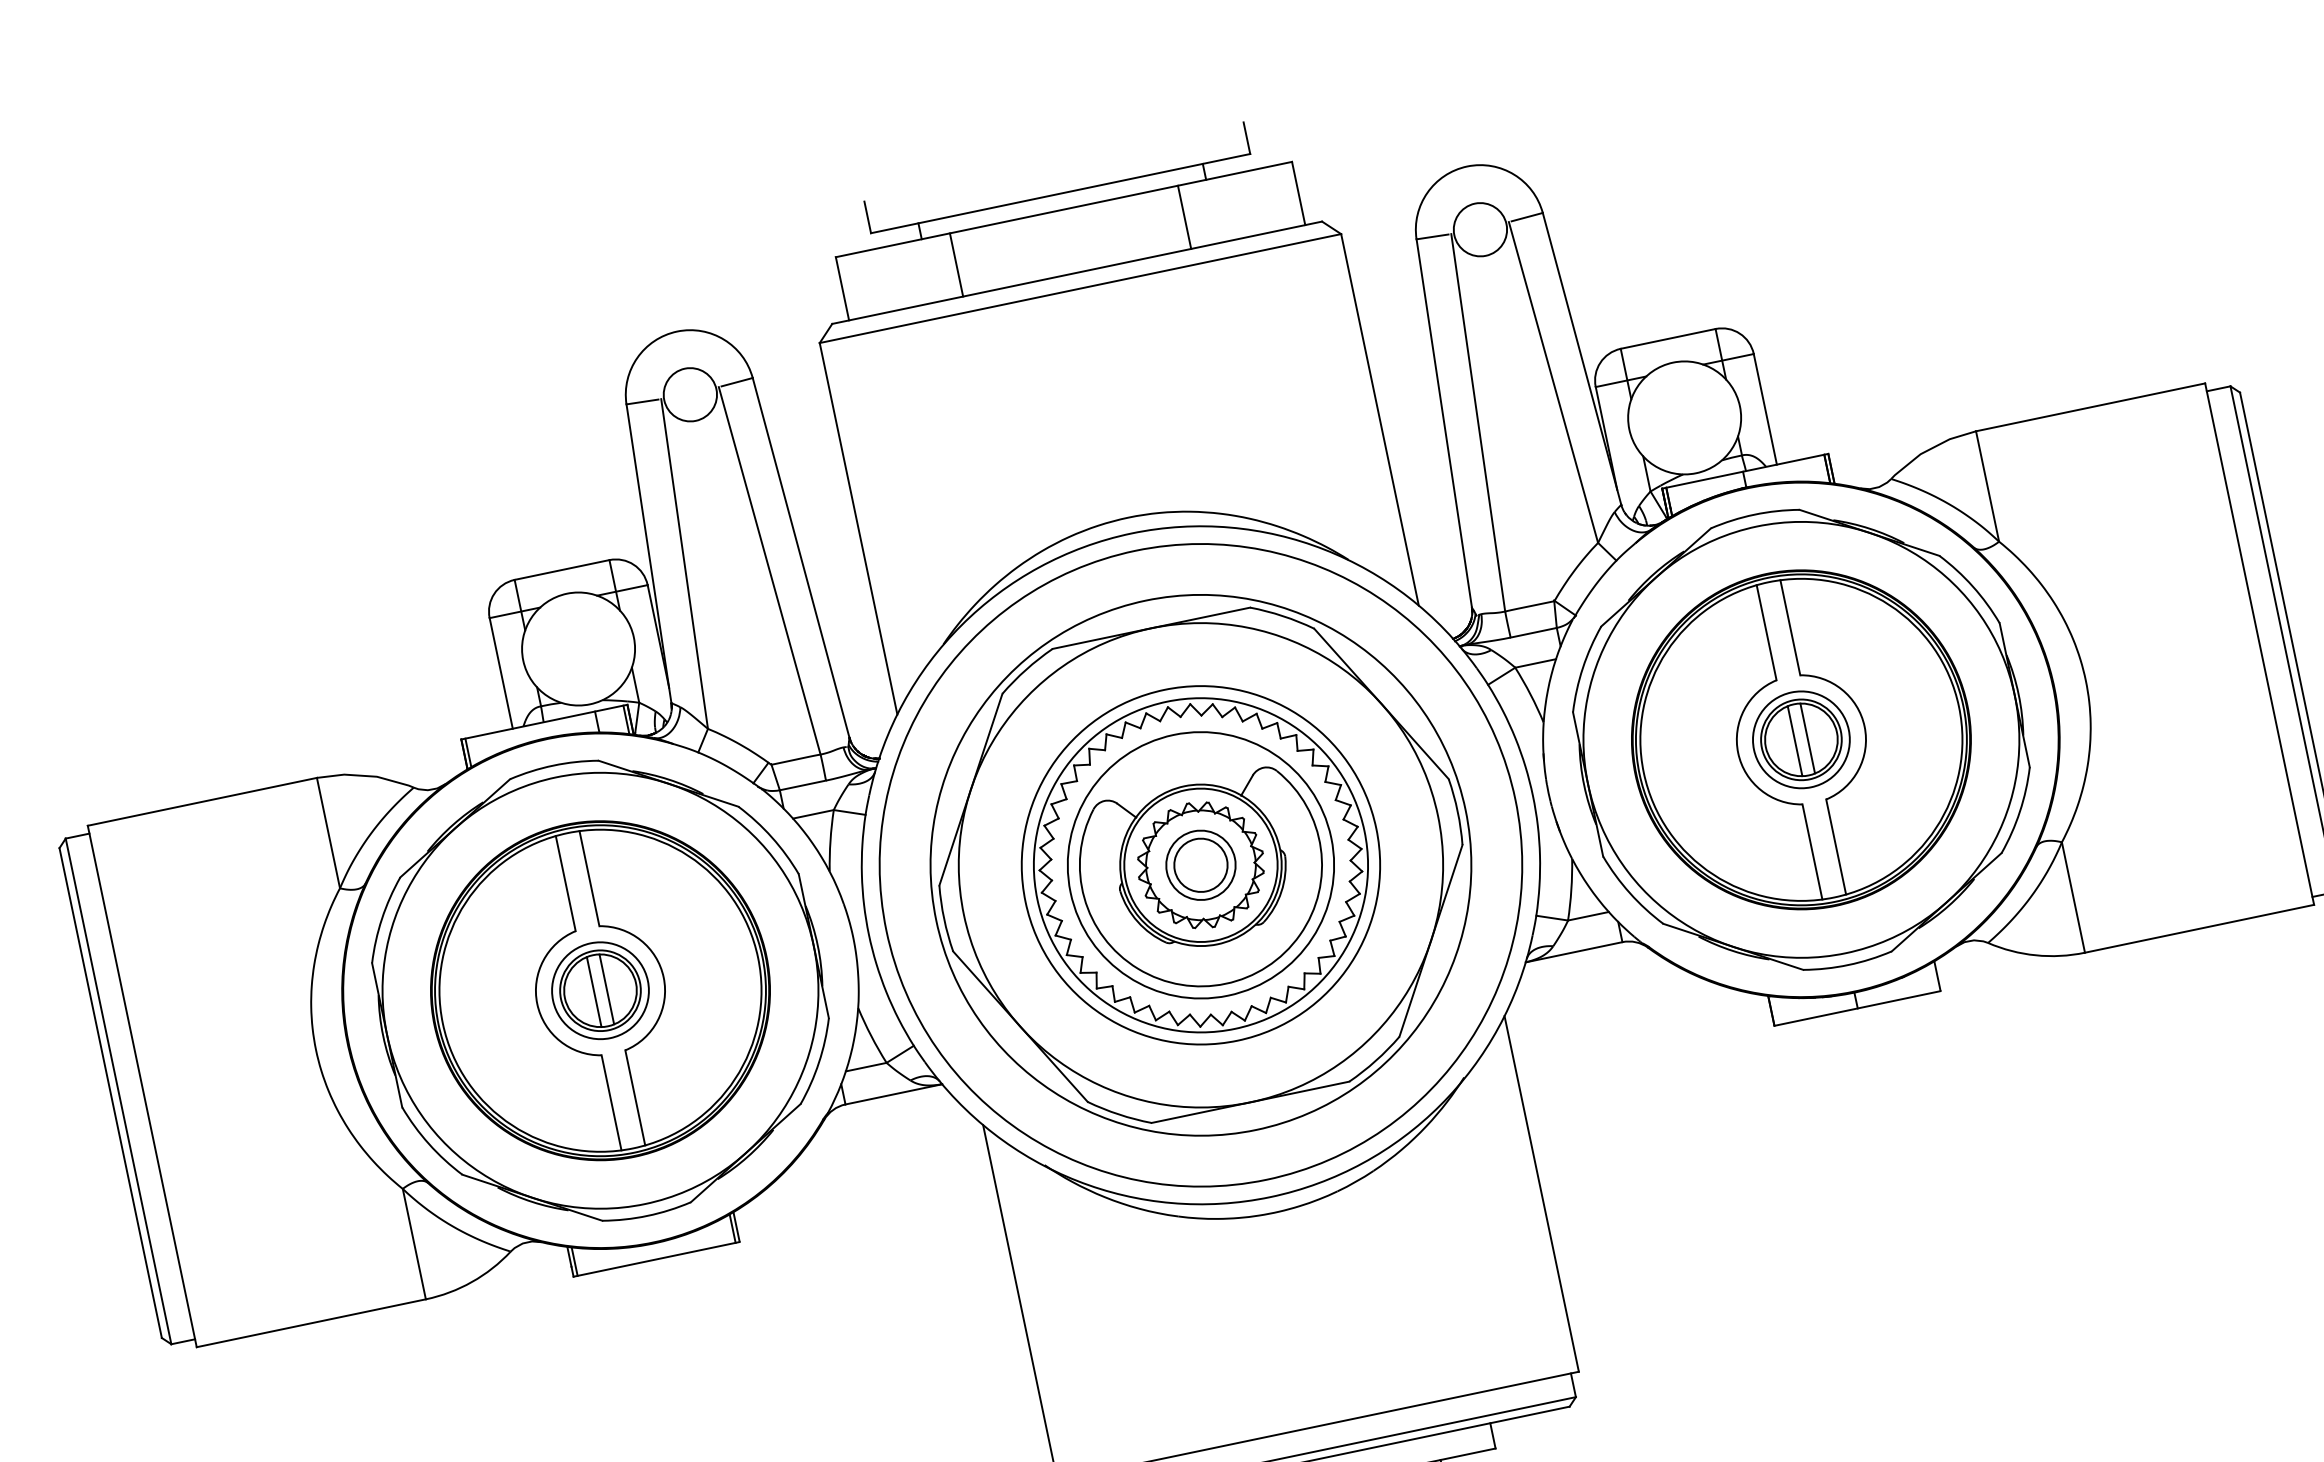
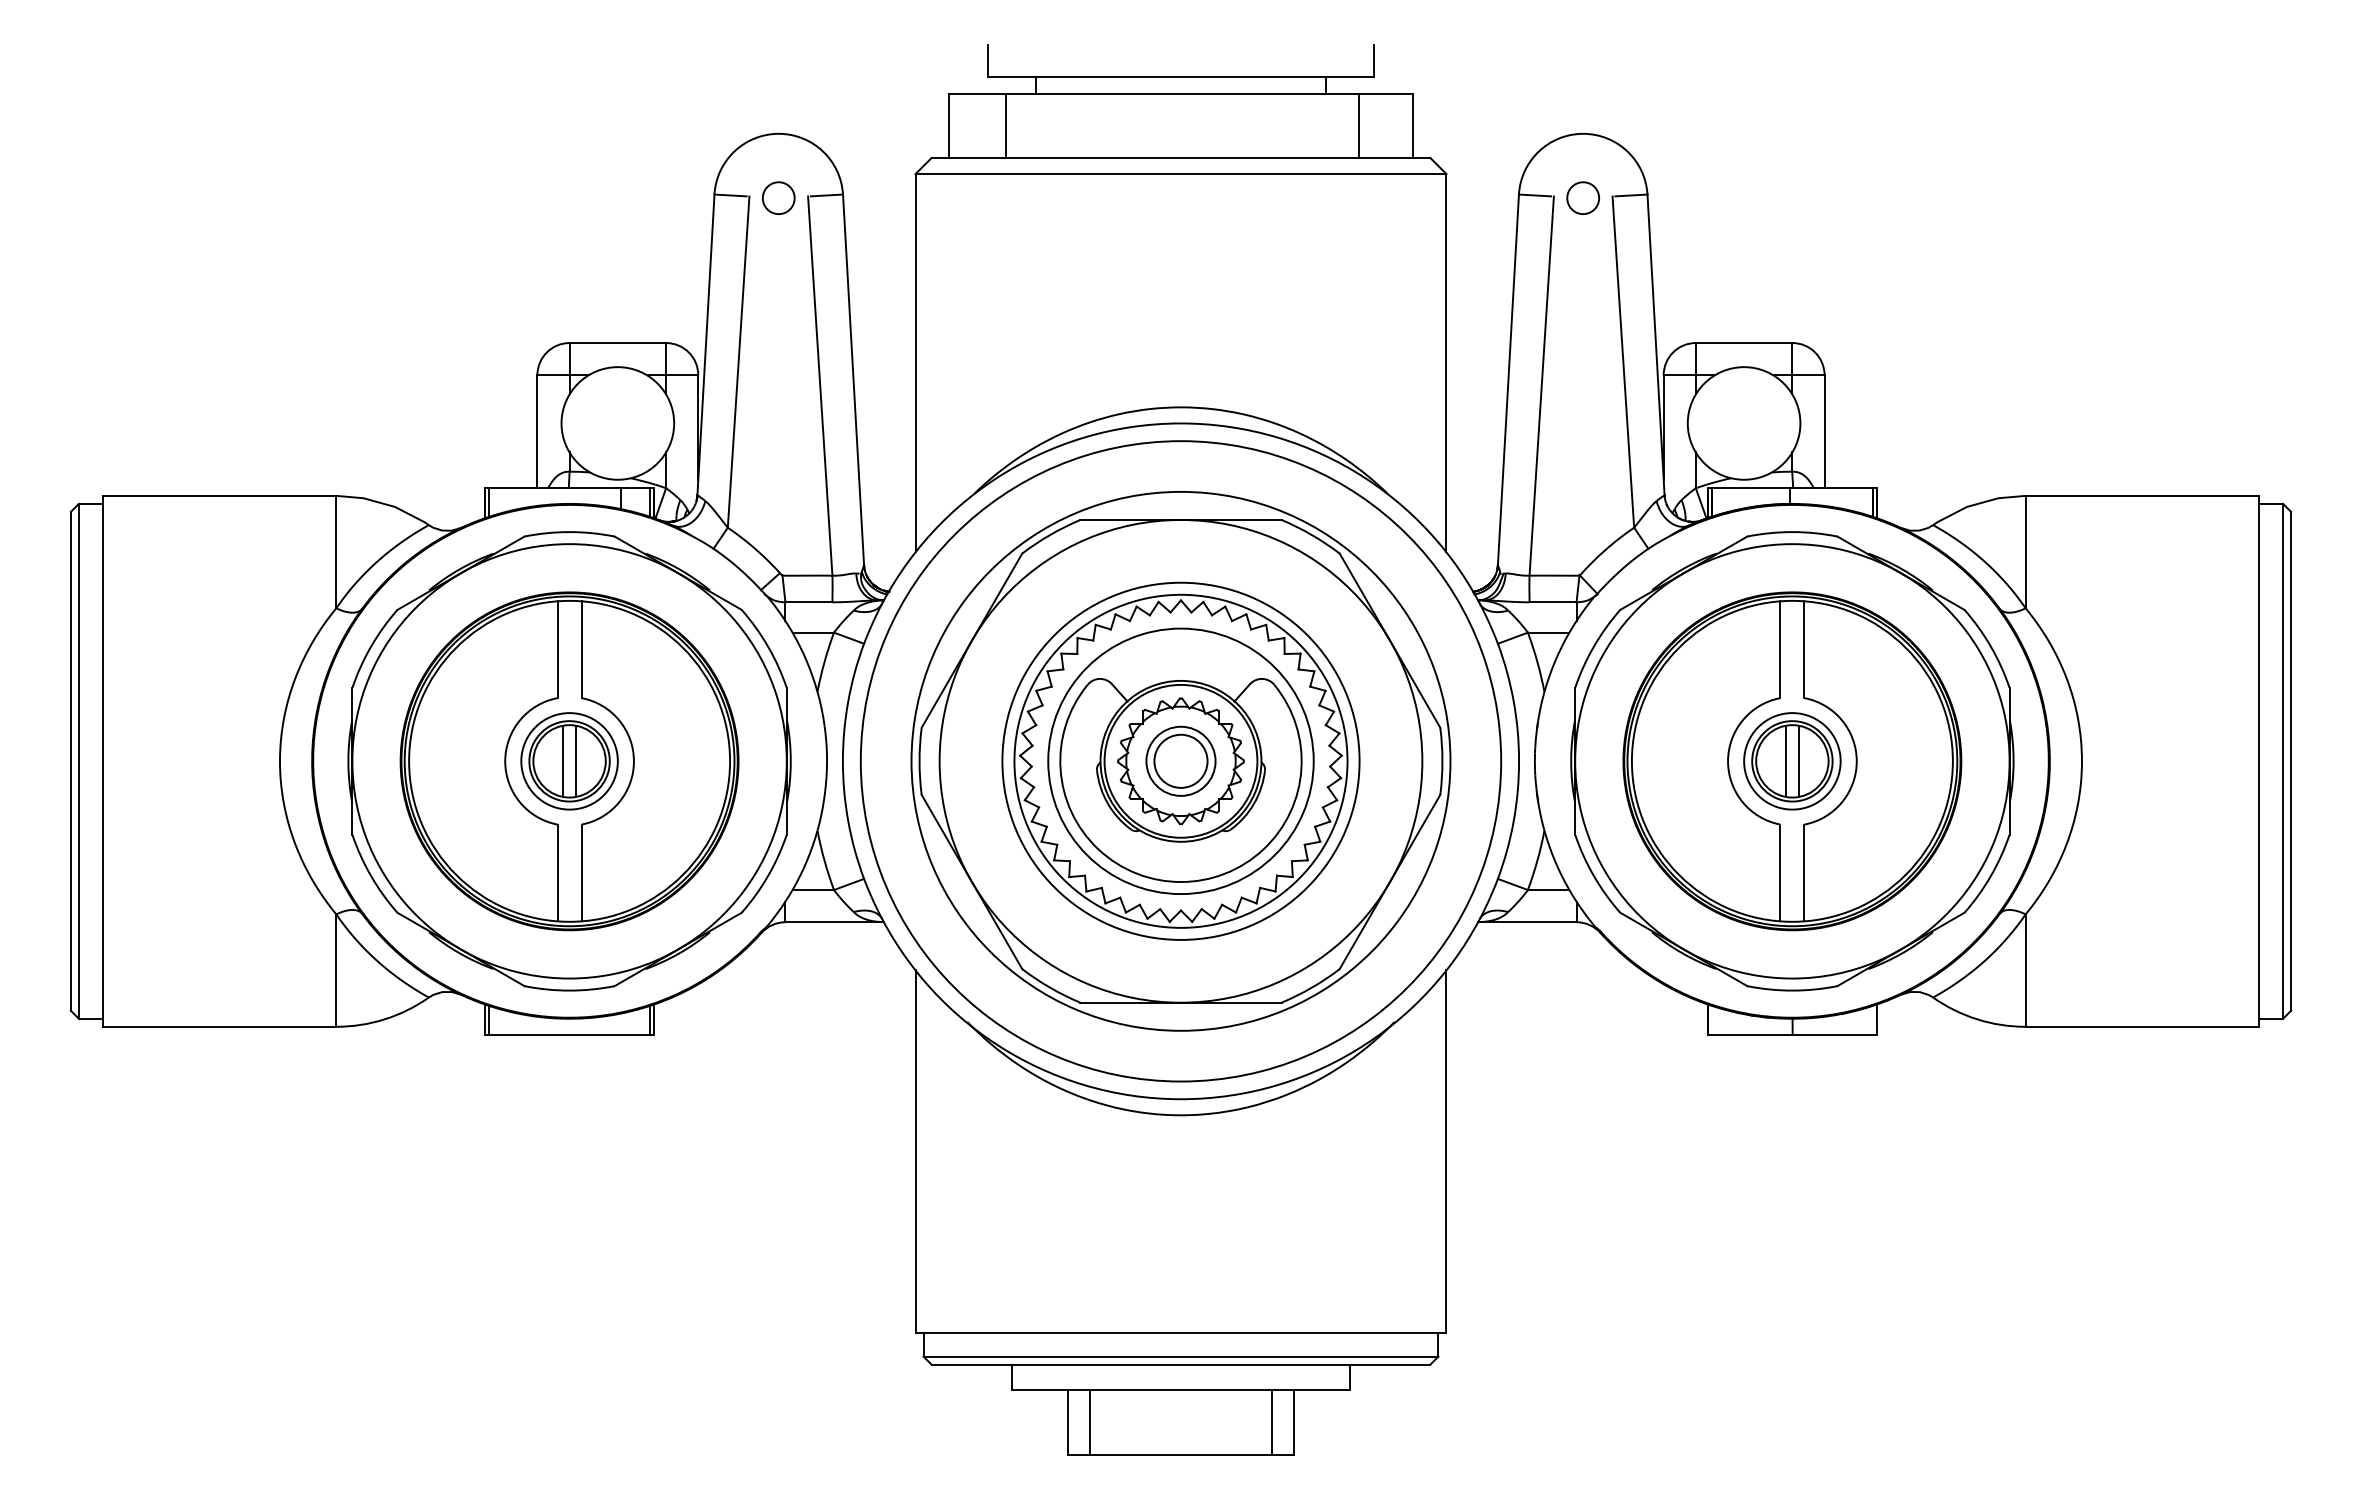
line: (1184, 216) -> (1359, 125), moved
circle: (1479, 229) -> (1582, 197), size x0.6
line: (956, 264) -> (1005, 125), moved
circle: (689, 394) -> (778, 197), size x0.6

